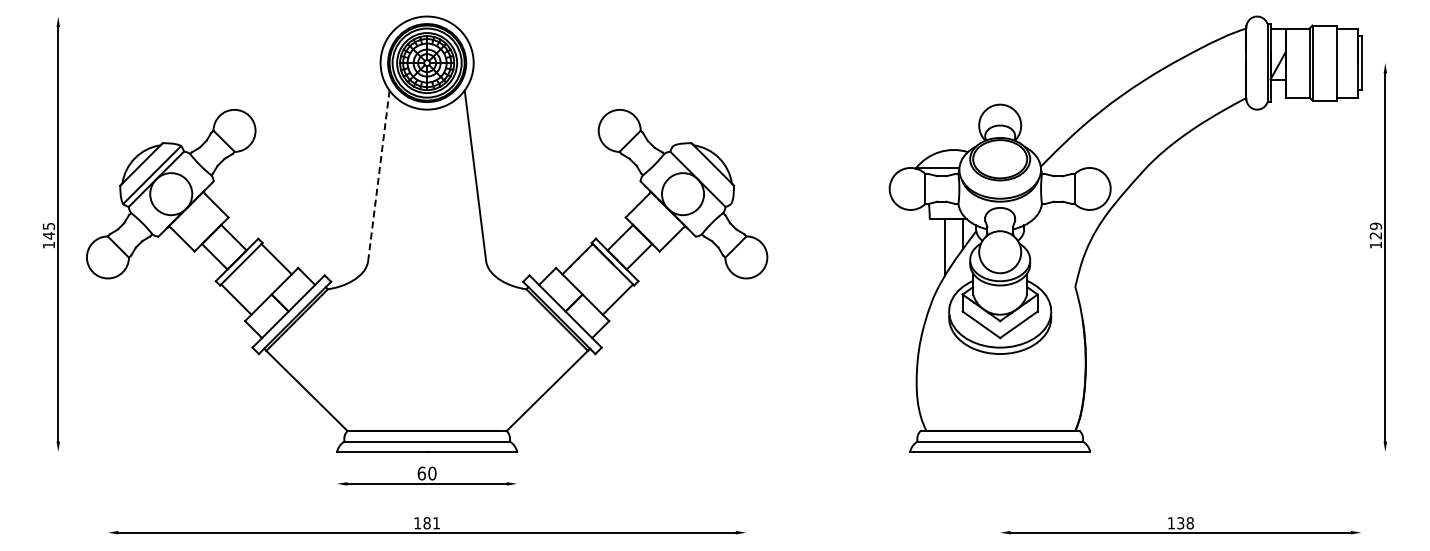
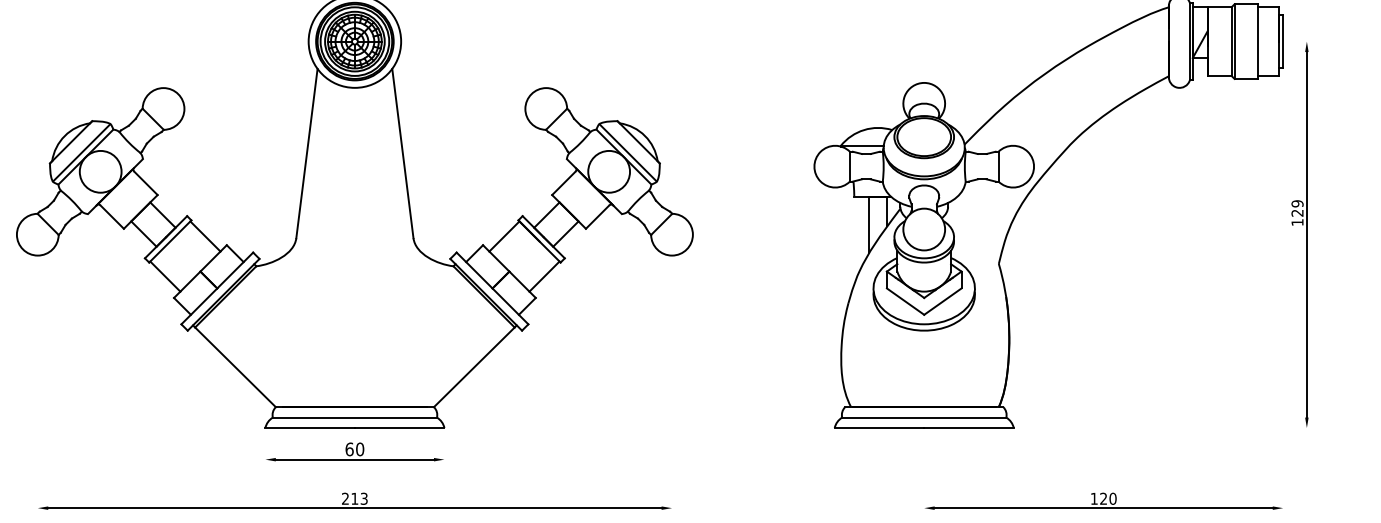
line: (702, 174) -> (628, 152), added
line: (378, 175) -> (306, 153), dashed -> solid
text: (426, 523) -> (354, 499), 181 -> 213
text: (1185, 523) -> (1108, 499), 138 -> 120

